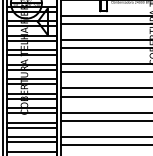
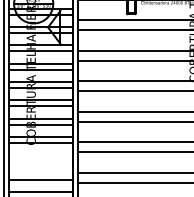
line: (31, 123) -> (40, 155), removed
line: (31, 127) -> (40, 161), removed
line: (31, 137) -> (40, 173), removed

